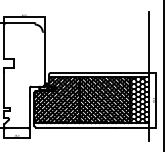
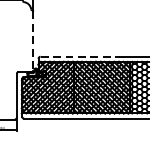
line: (44, 58) -> (33, 40), solid -> dashed
line: (86, 72) -> (80, 56), solid -> dashed

